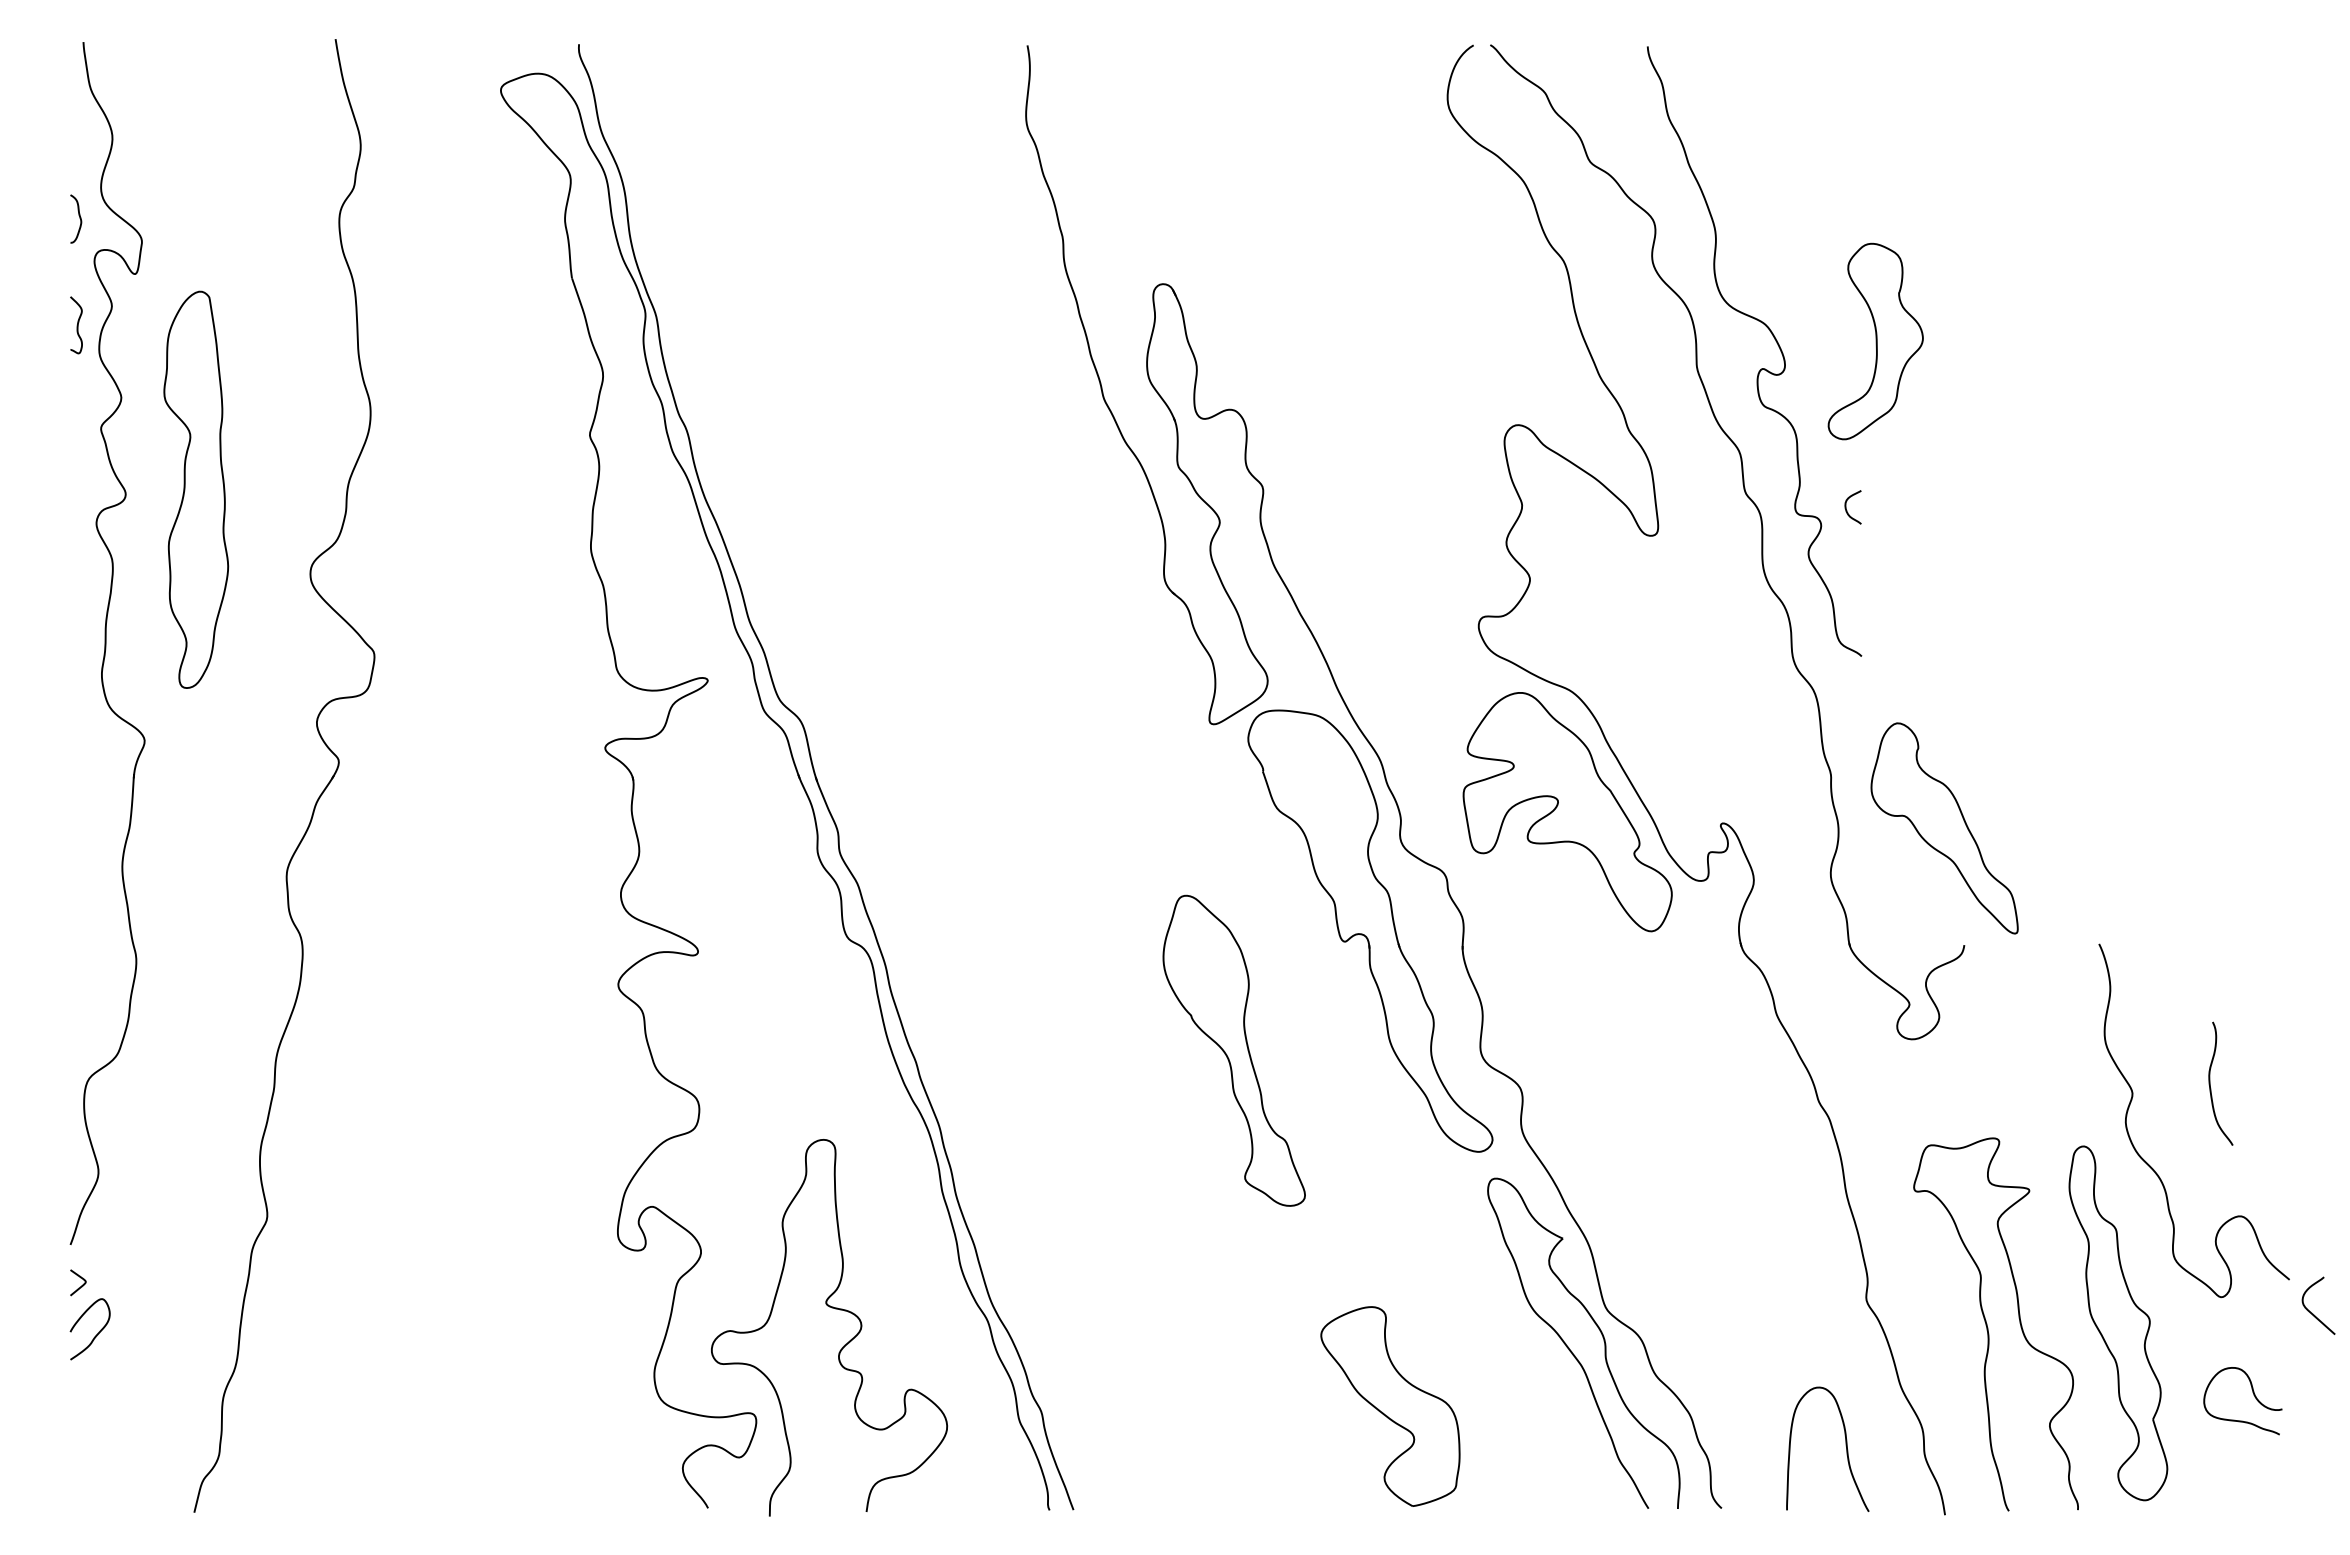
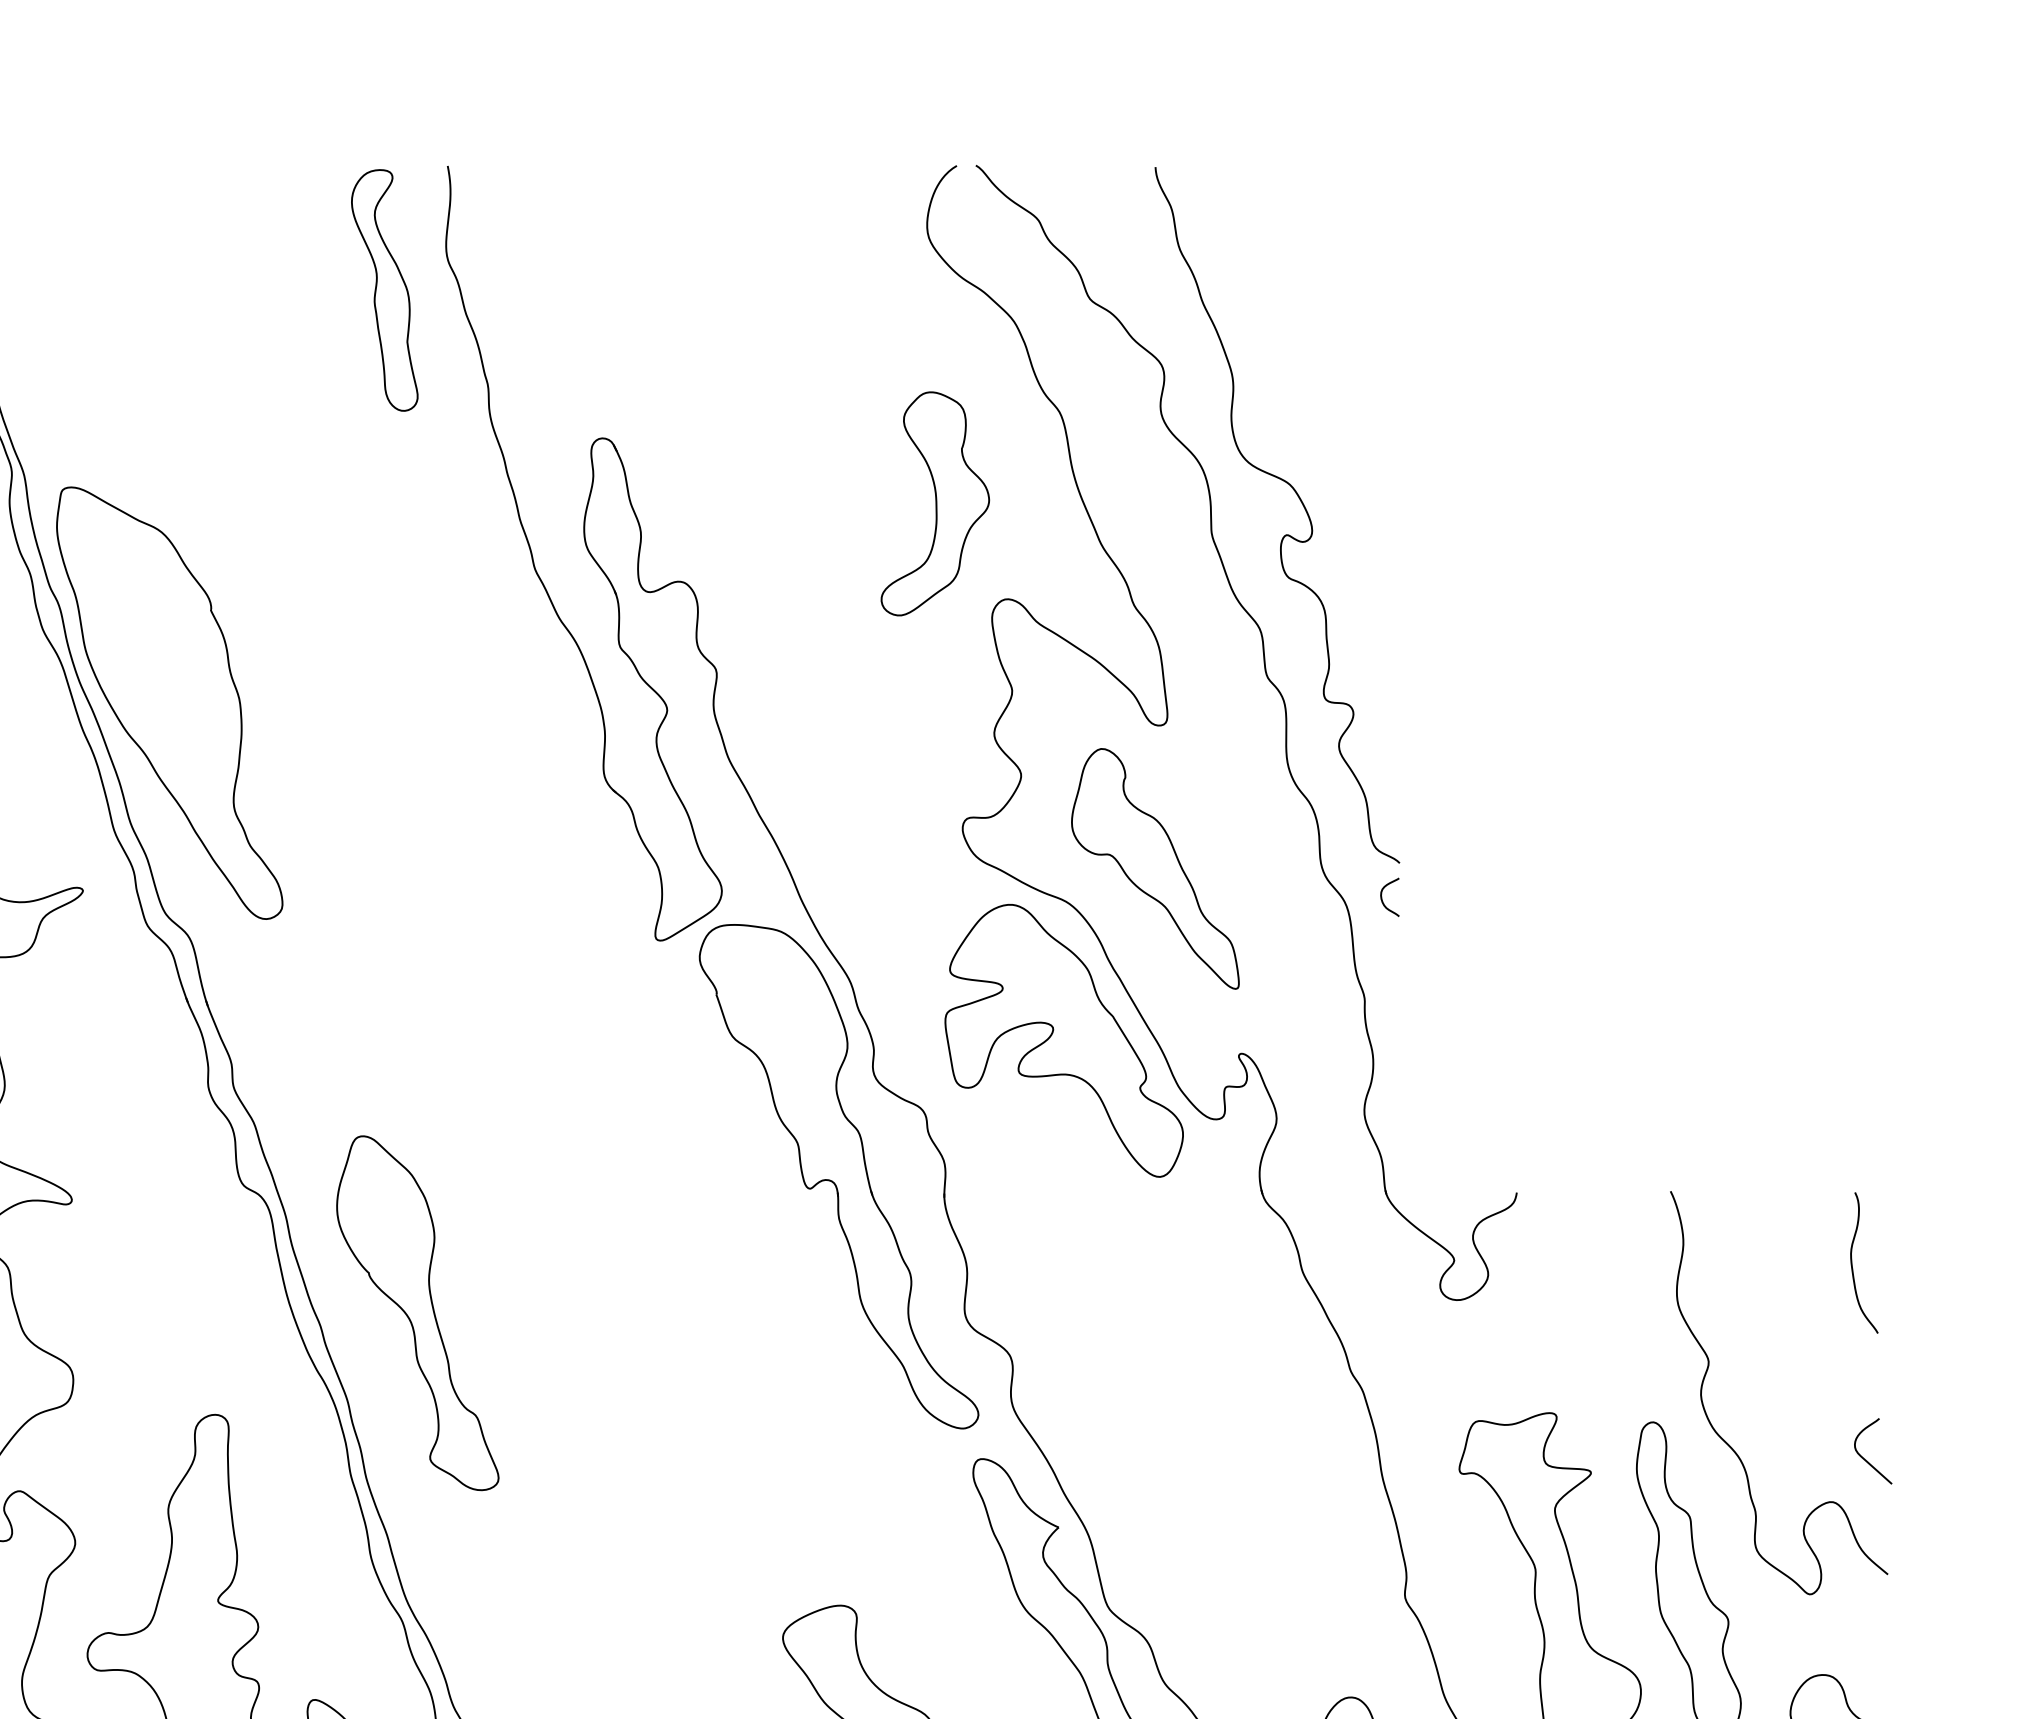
part: (971, 154) -> (383, 290), added
part: (1875, 341) -> (935, 503), moved
curve: (1847, 510) -> (1383, 900), moved
part: (783, 516) -> (169, 703), added
part: (1944, 828) -> (1155, 868), moved
part: (1233, 1050) -> (416, 1312), moved
curve: (2210, 1083) -> (1852, 1262), moved
curve: (2313, 1313) -> (1867, 1460), moved

